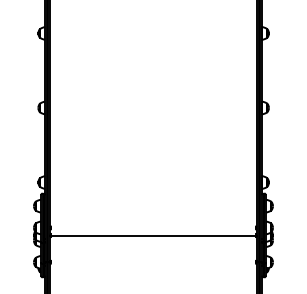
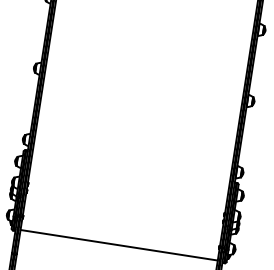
line: (153, 235) -> (119, 244), moved

